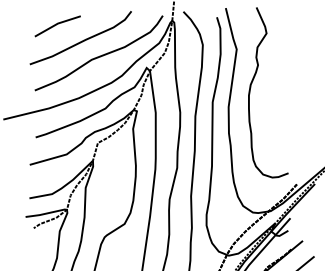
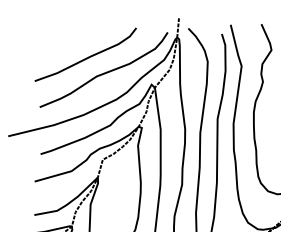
line: (56, 25) -> (61, 42), removed

